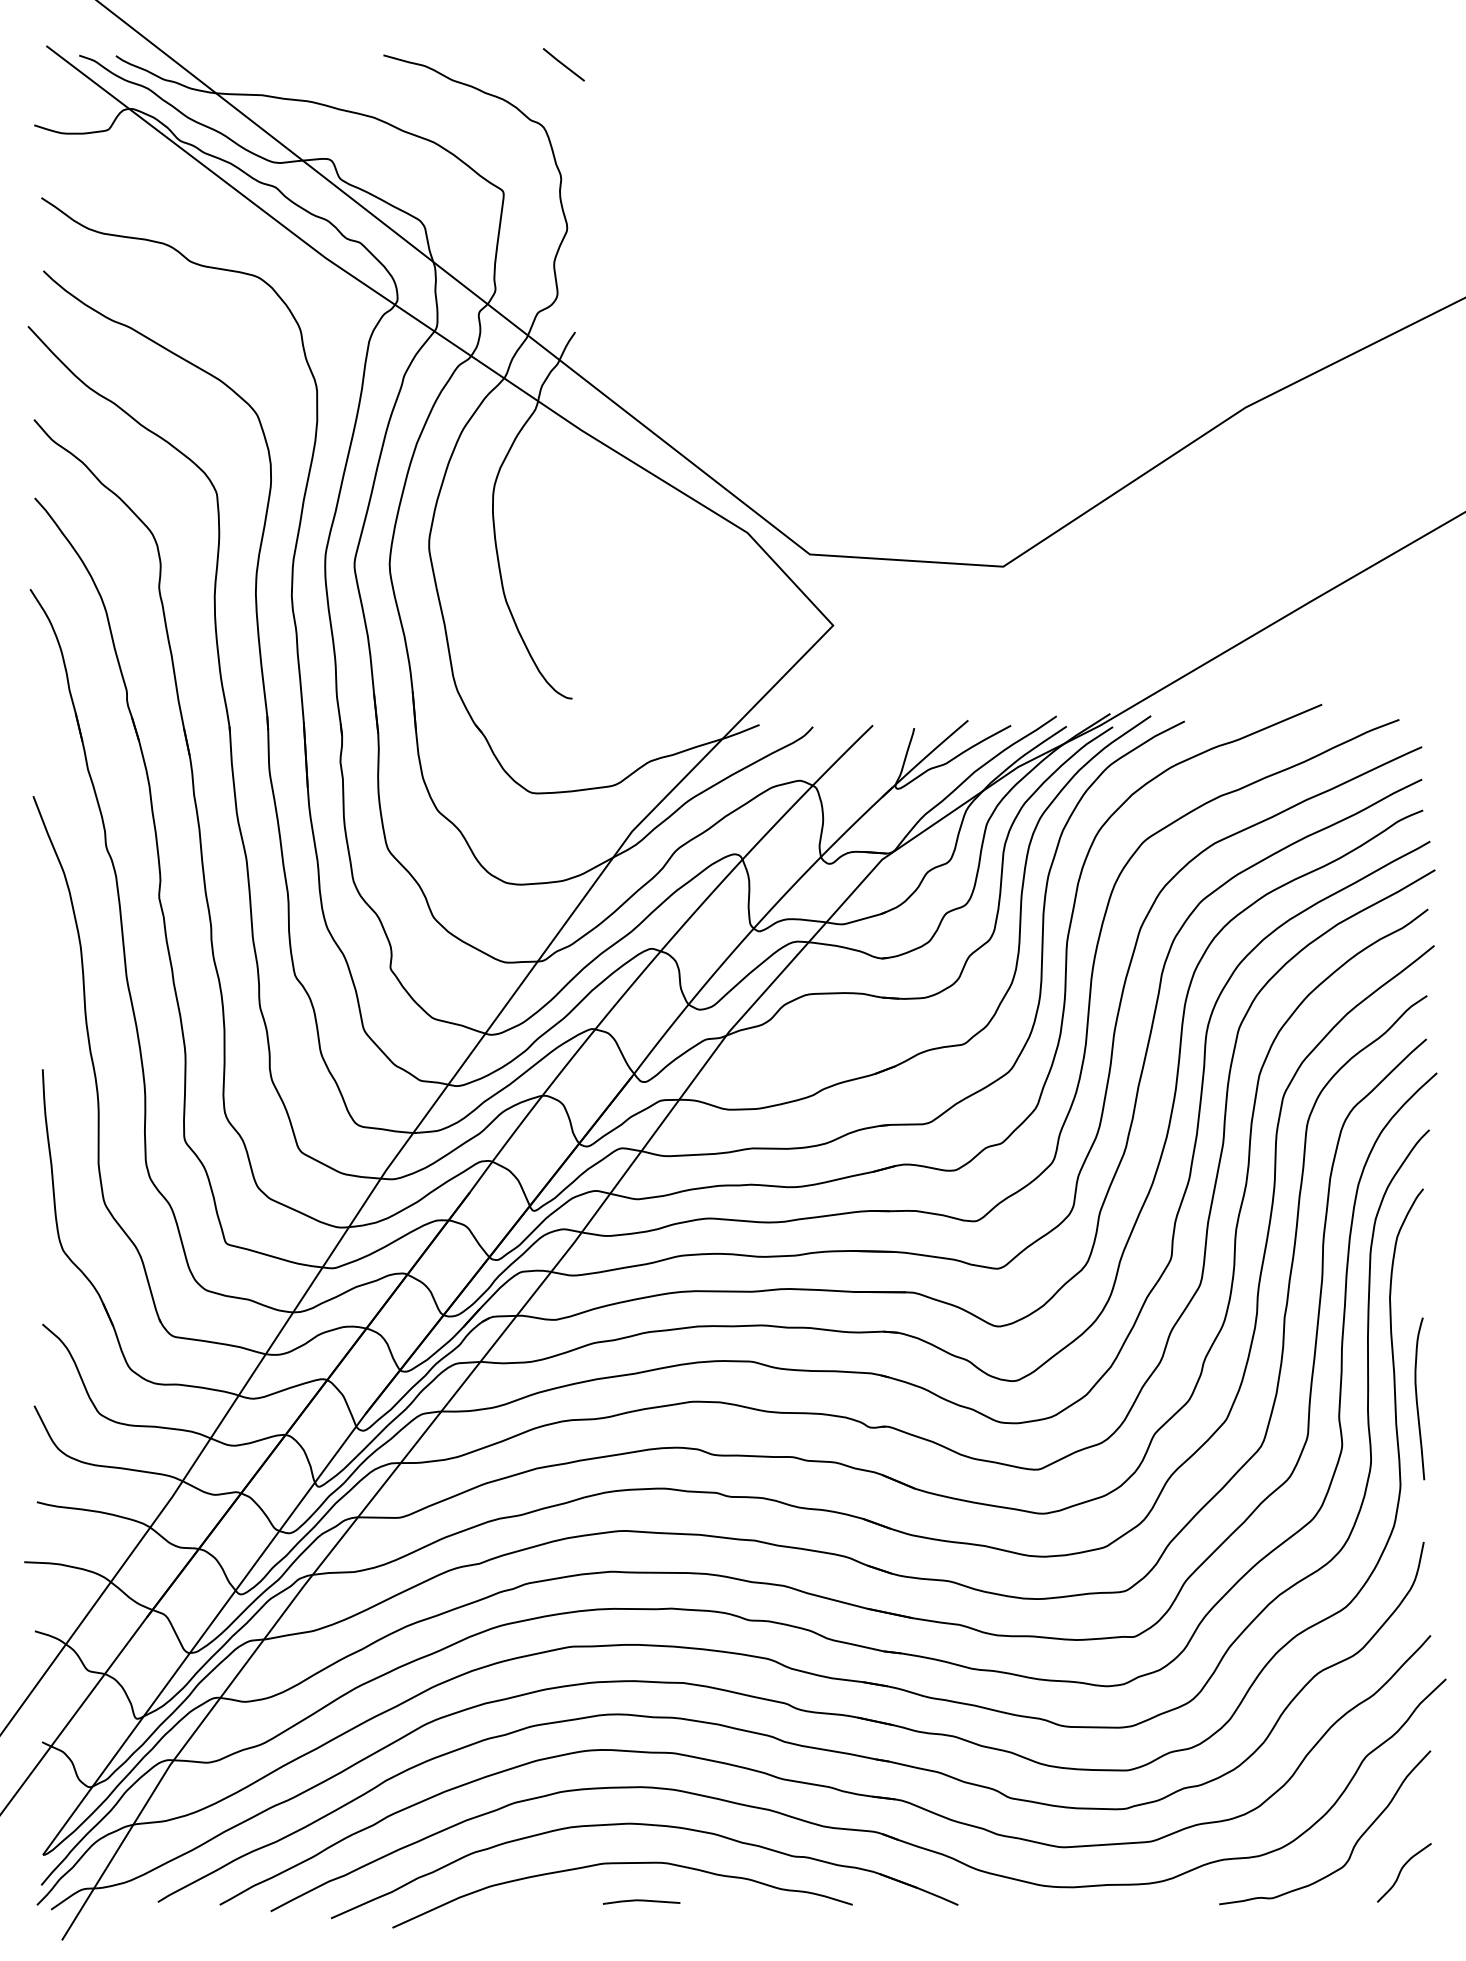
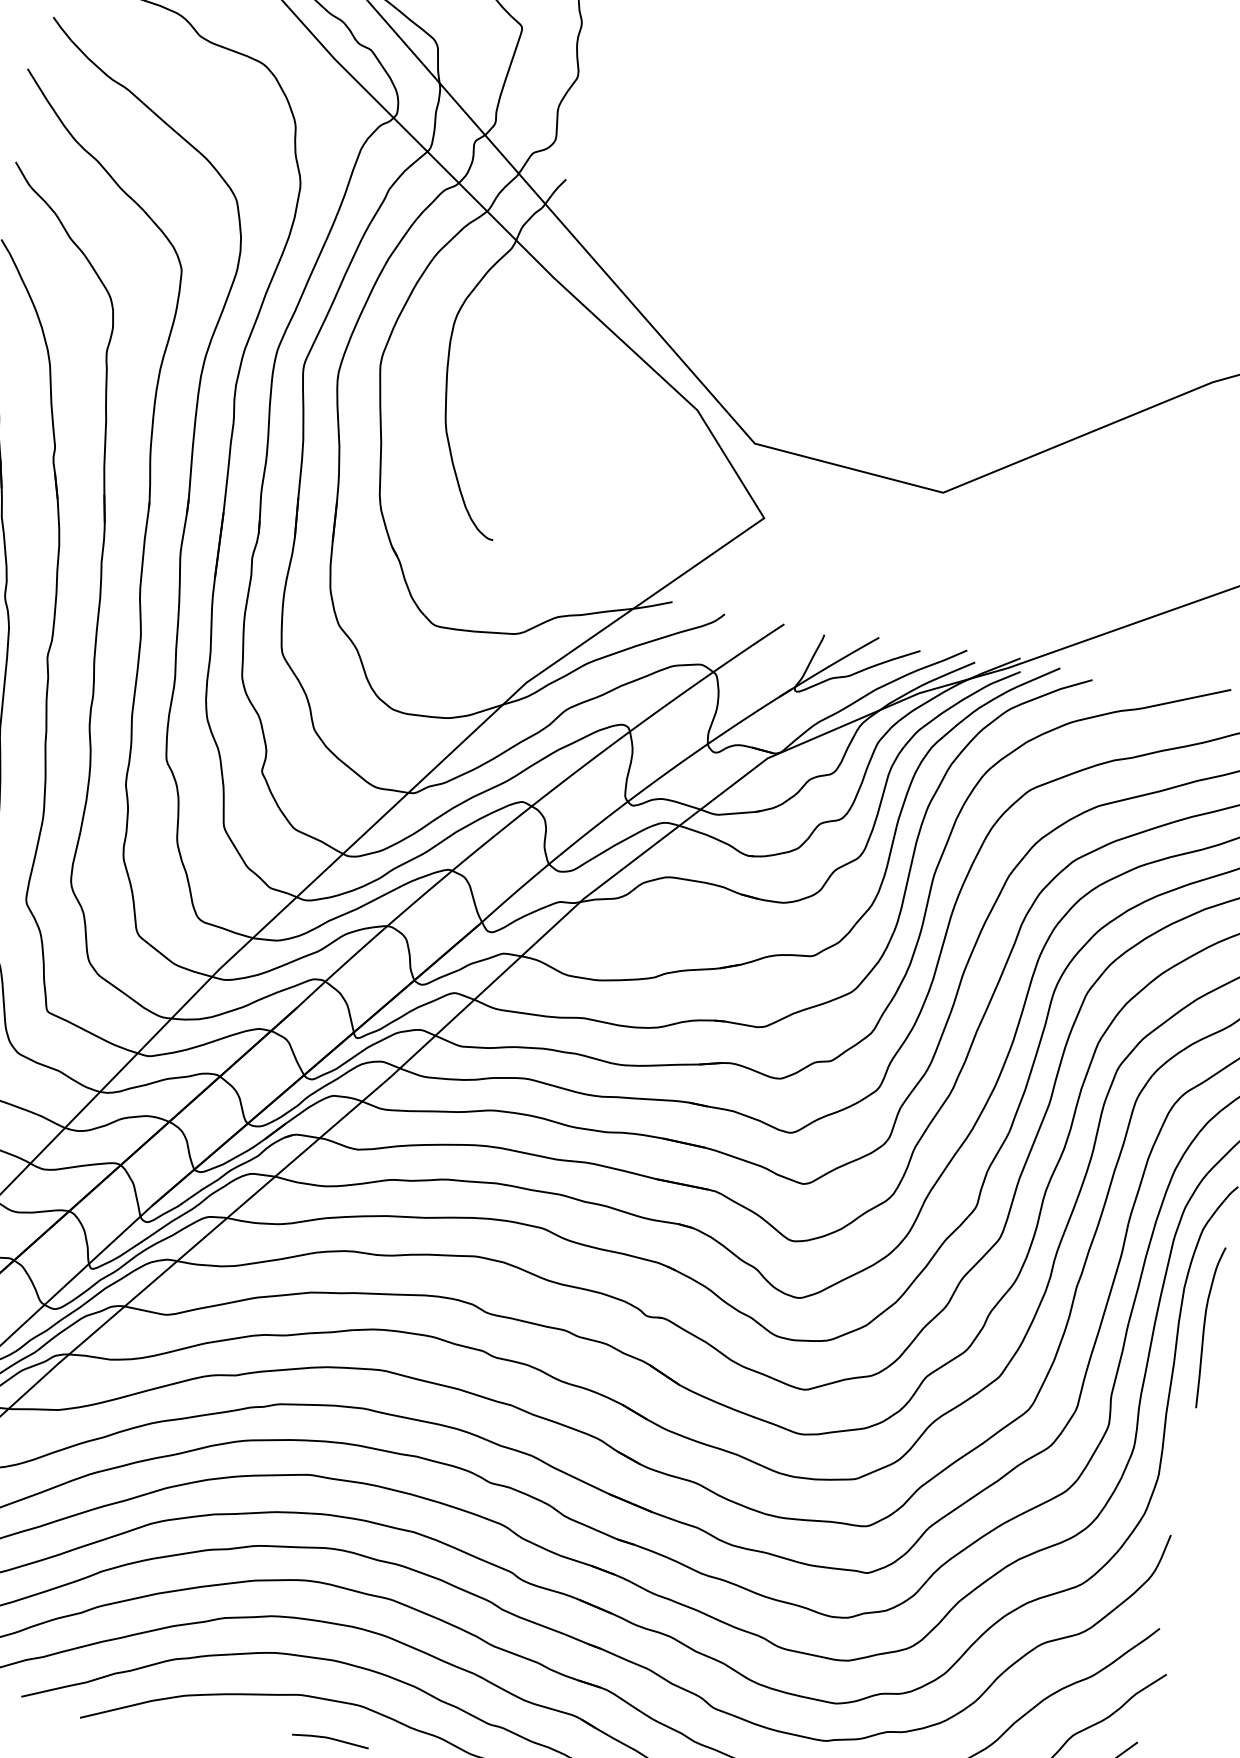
curve: (1417, 1398) -> (1205, 1326), moved

